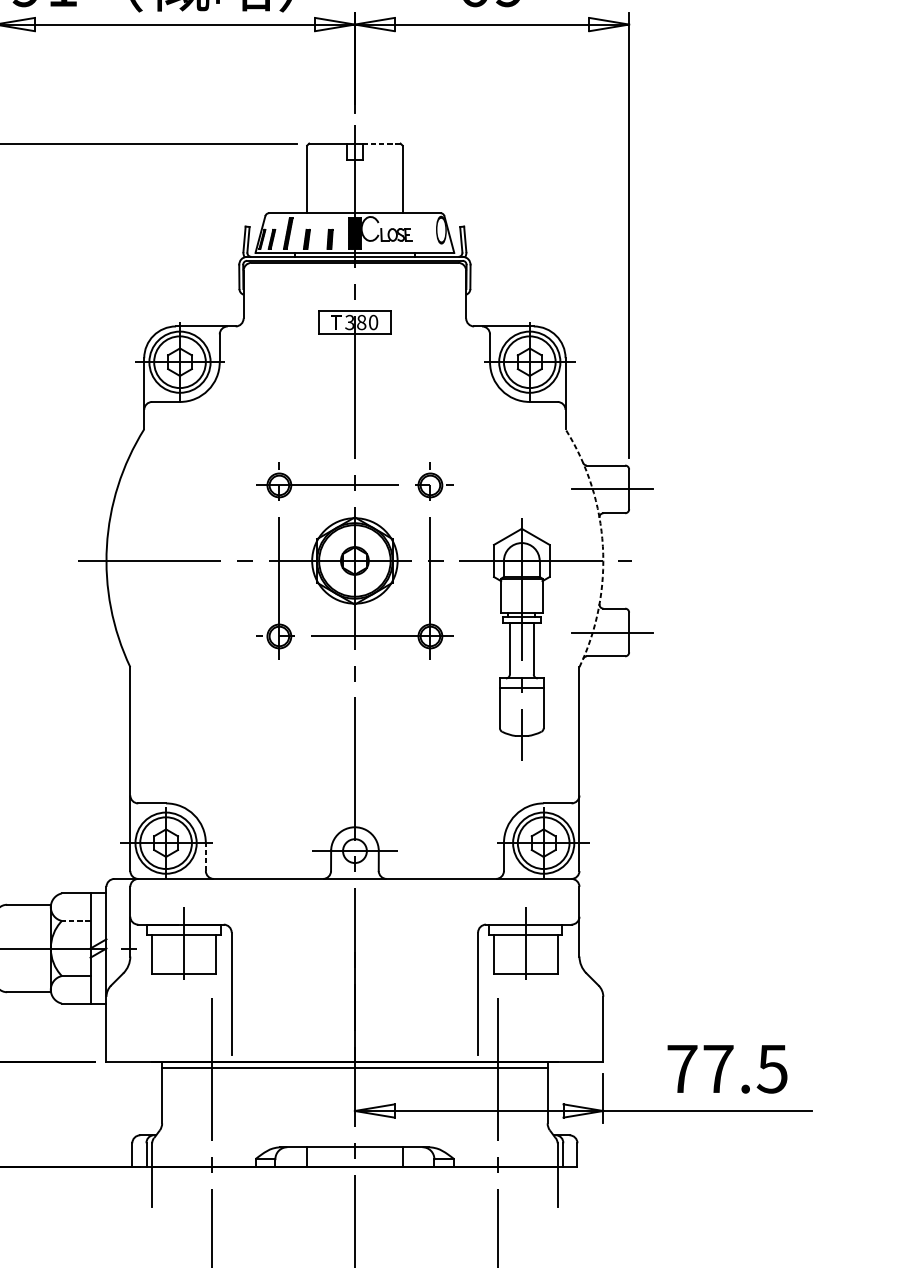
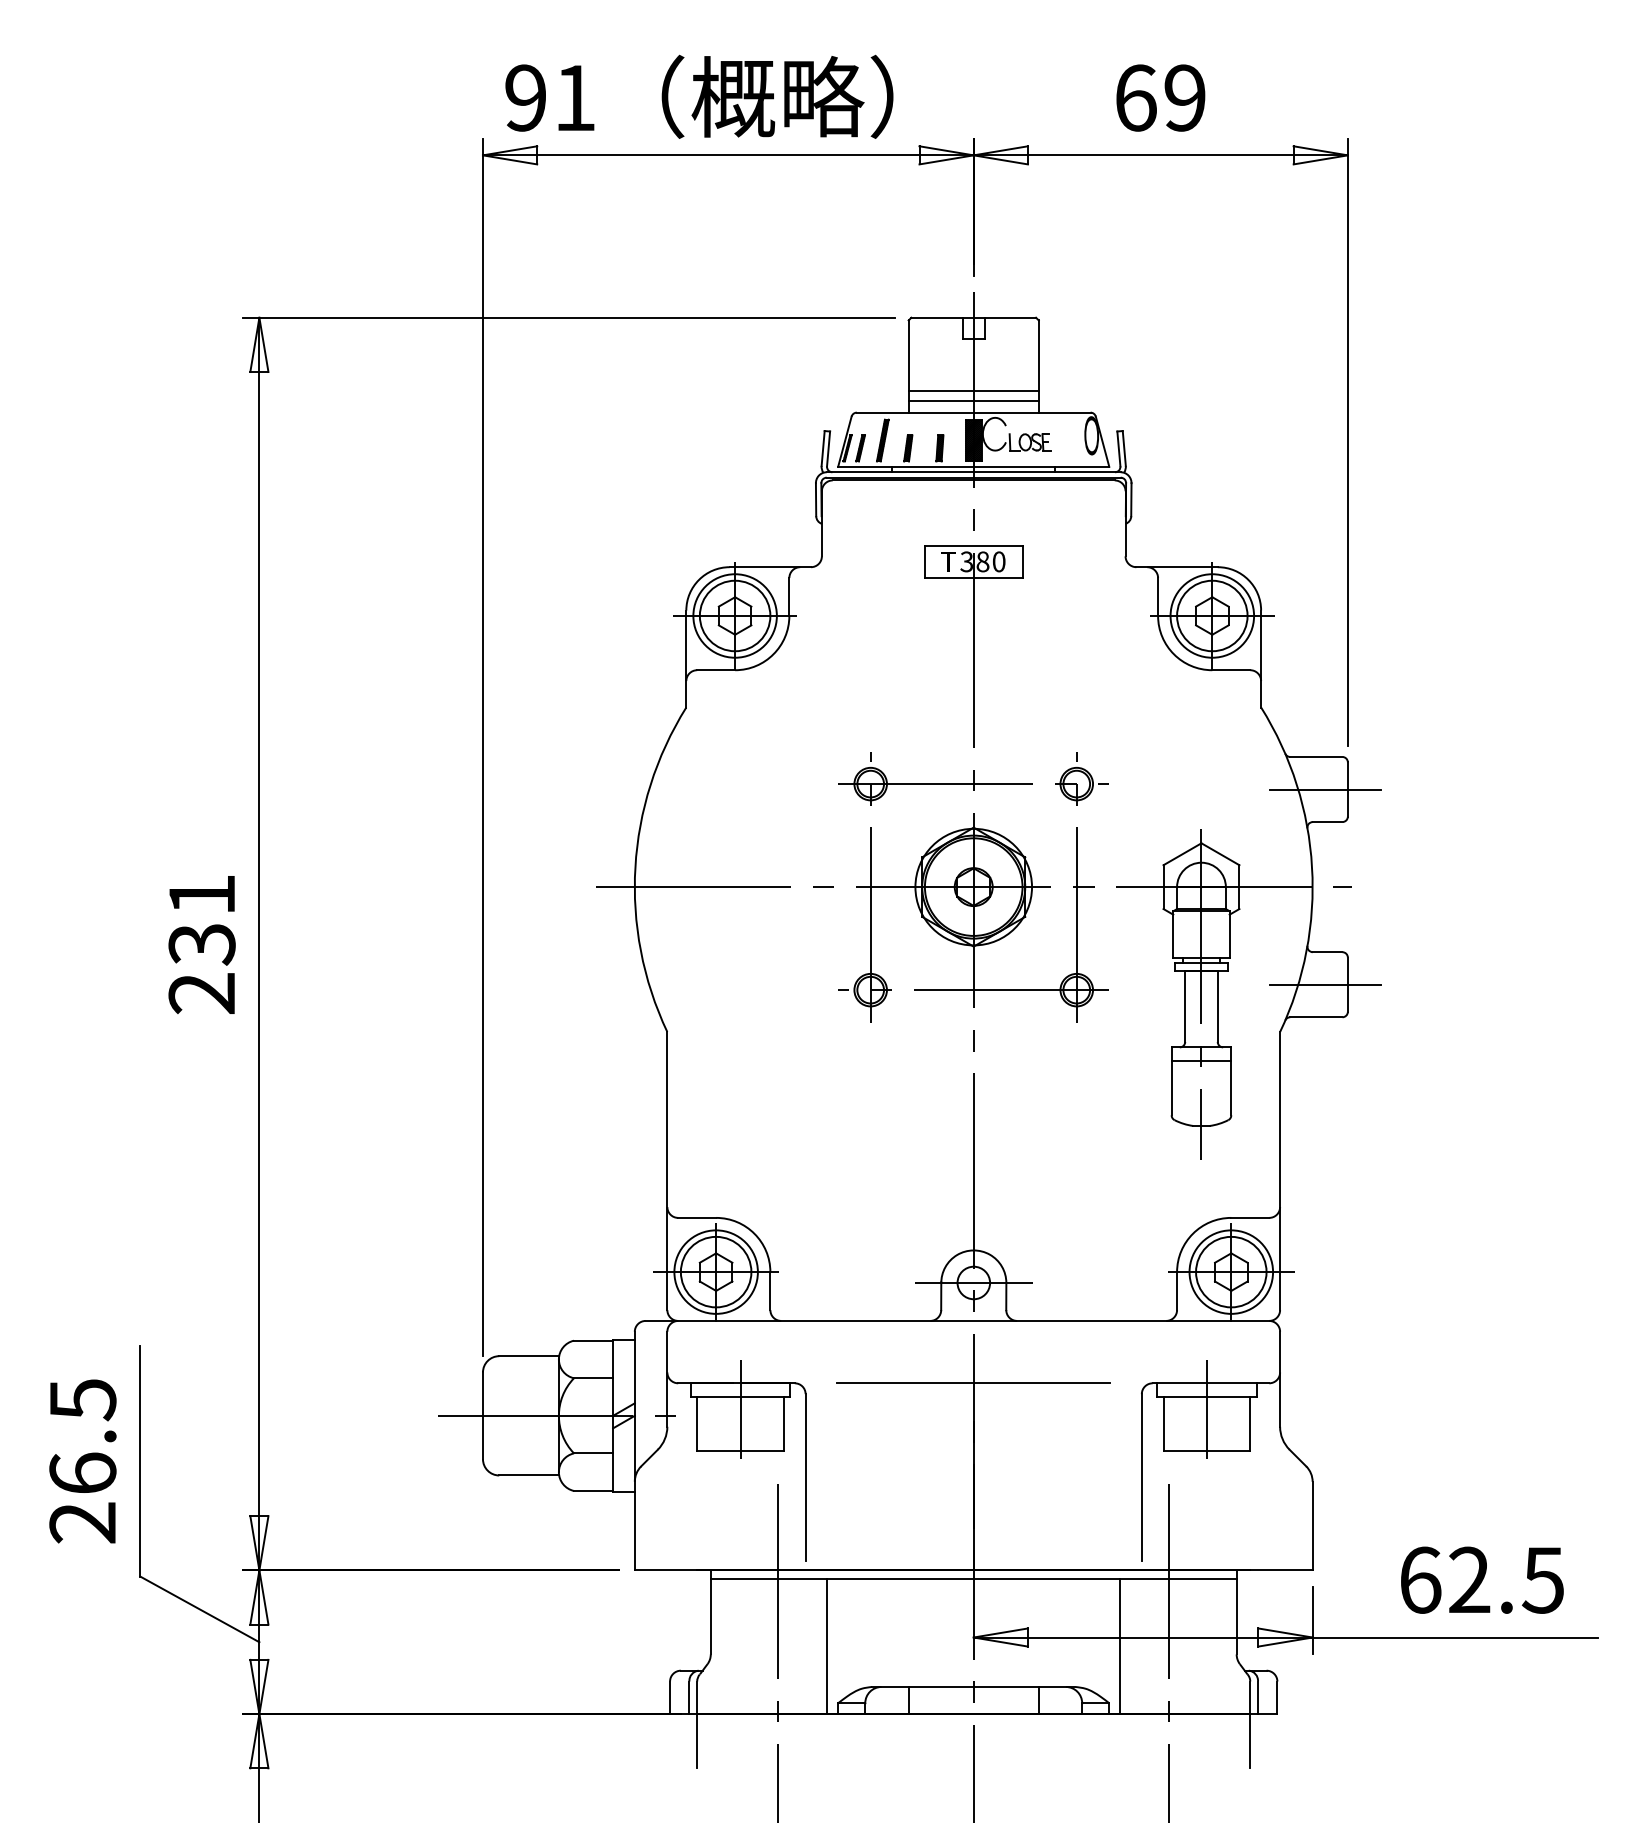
line: (381, 143) -> (1010, 317), dashed -> solid
line: (354, 197) -> (973, 391), added
line: (354, 204) -> (973, 400), added
arc: (603, 546) -> (1312, 867), dashed -> solid
line: (205, 857) -> (770, 1291), dashed -> solid
line: (76, 921) -> (593, 1378), dashed -> solid
line: (354, 924) -> (973, 1383), added
text: (700, 1068) -> (1445, 1579), 77.5 -> 62.5
line: (247, 1117) -> (827, 1646), added
line: (462, 1117) -> (1120, 1646), added

